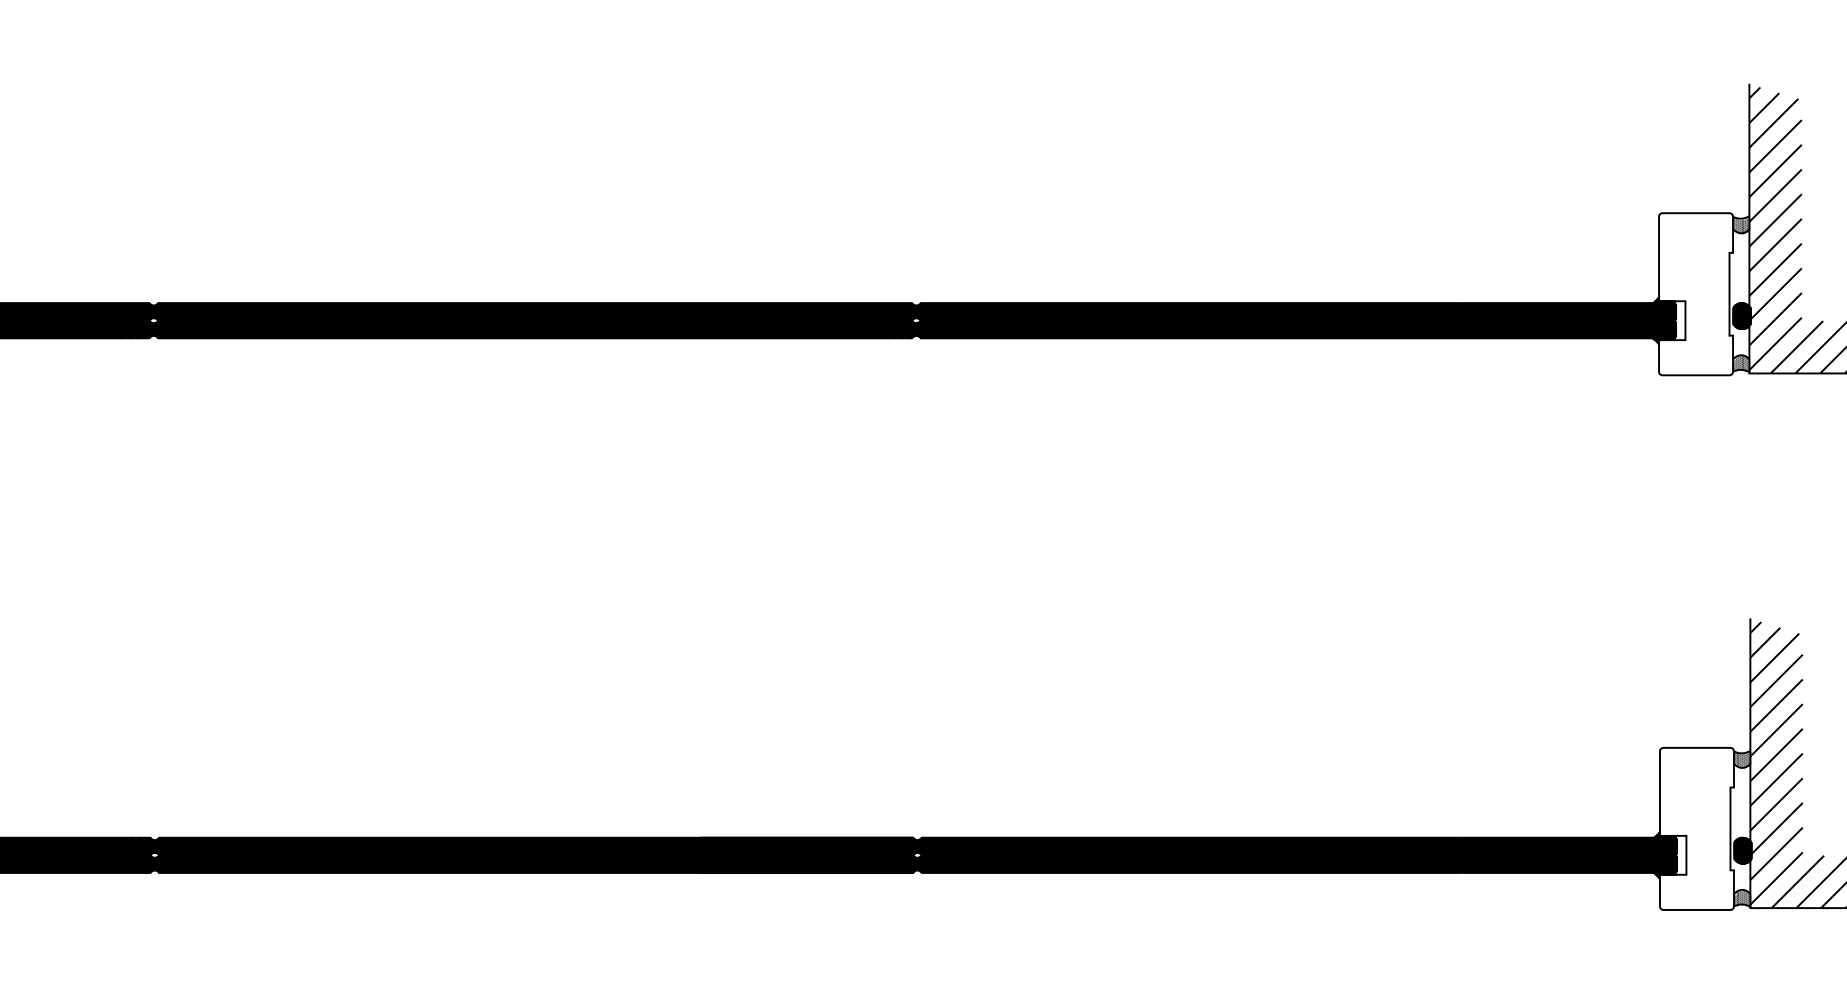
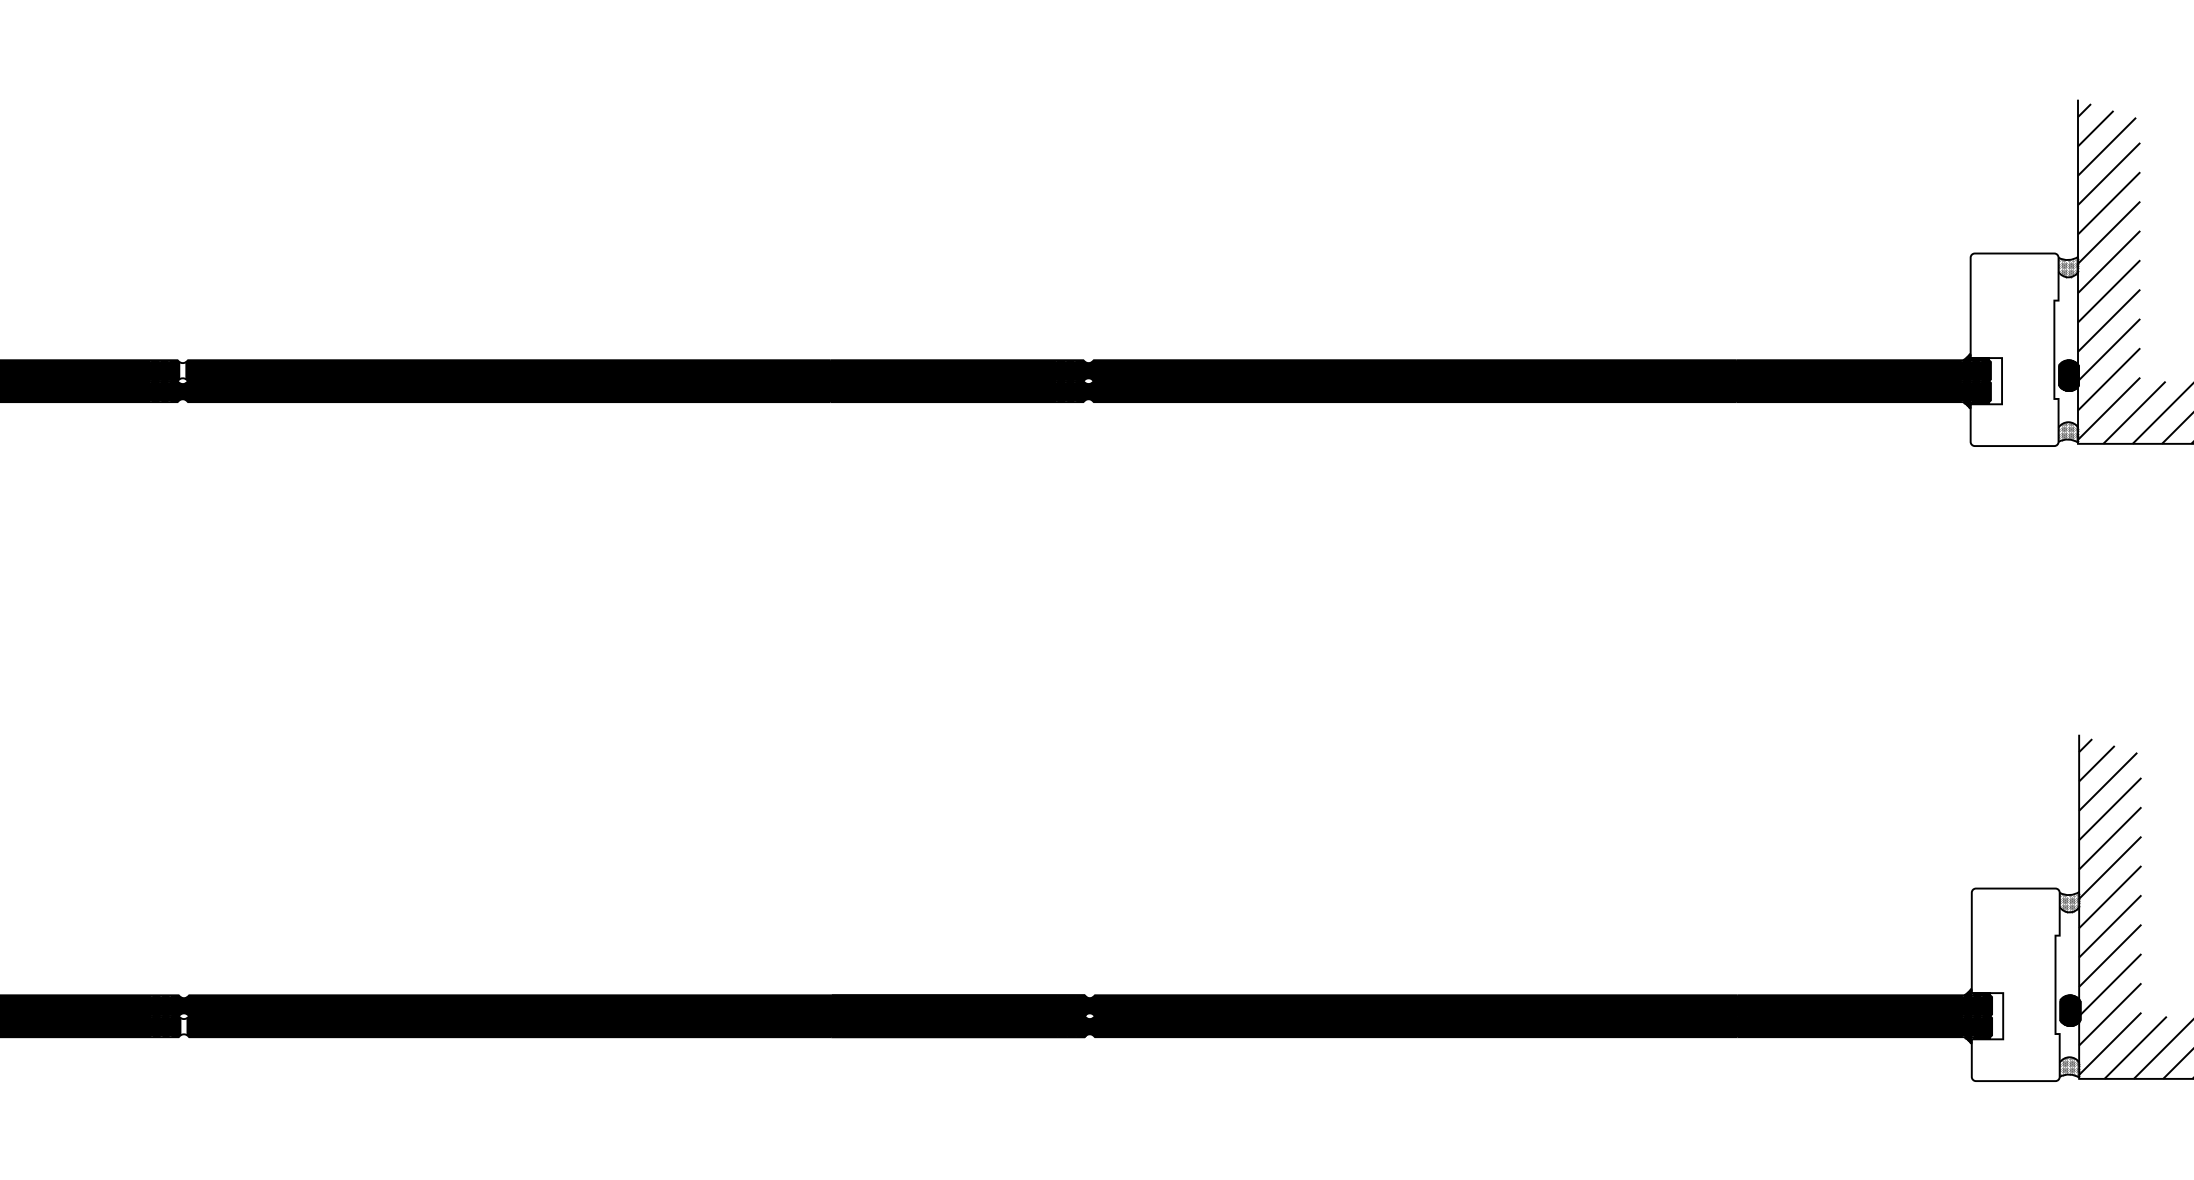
fill: (153, 311) -> (182, 370), removed
fill: (154, 863) -> (183, 1026), removed

